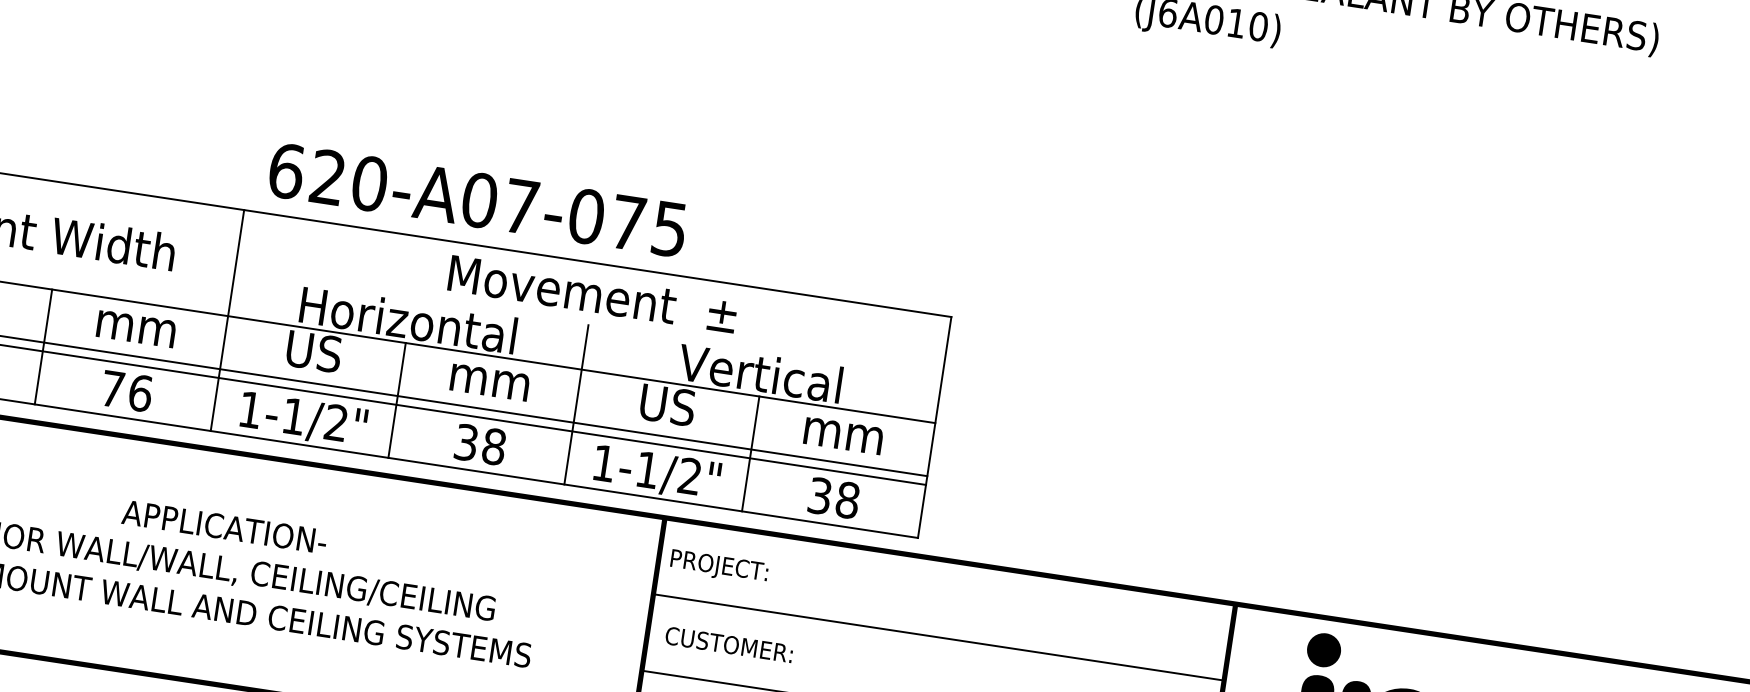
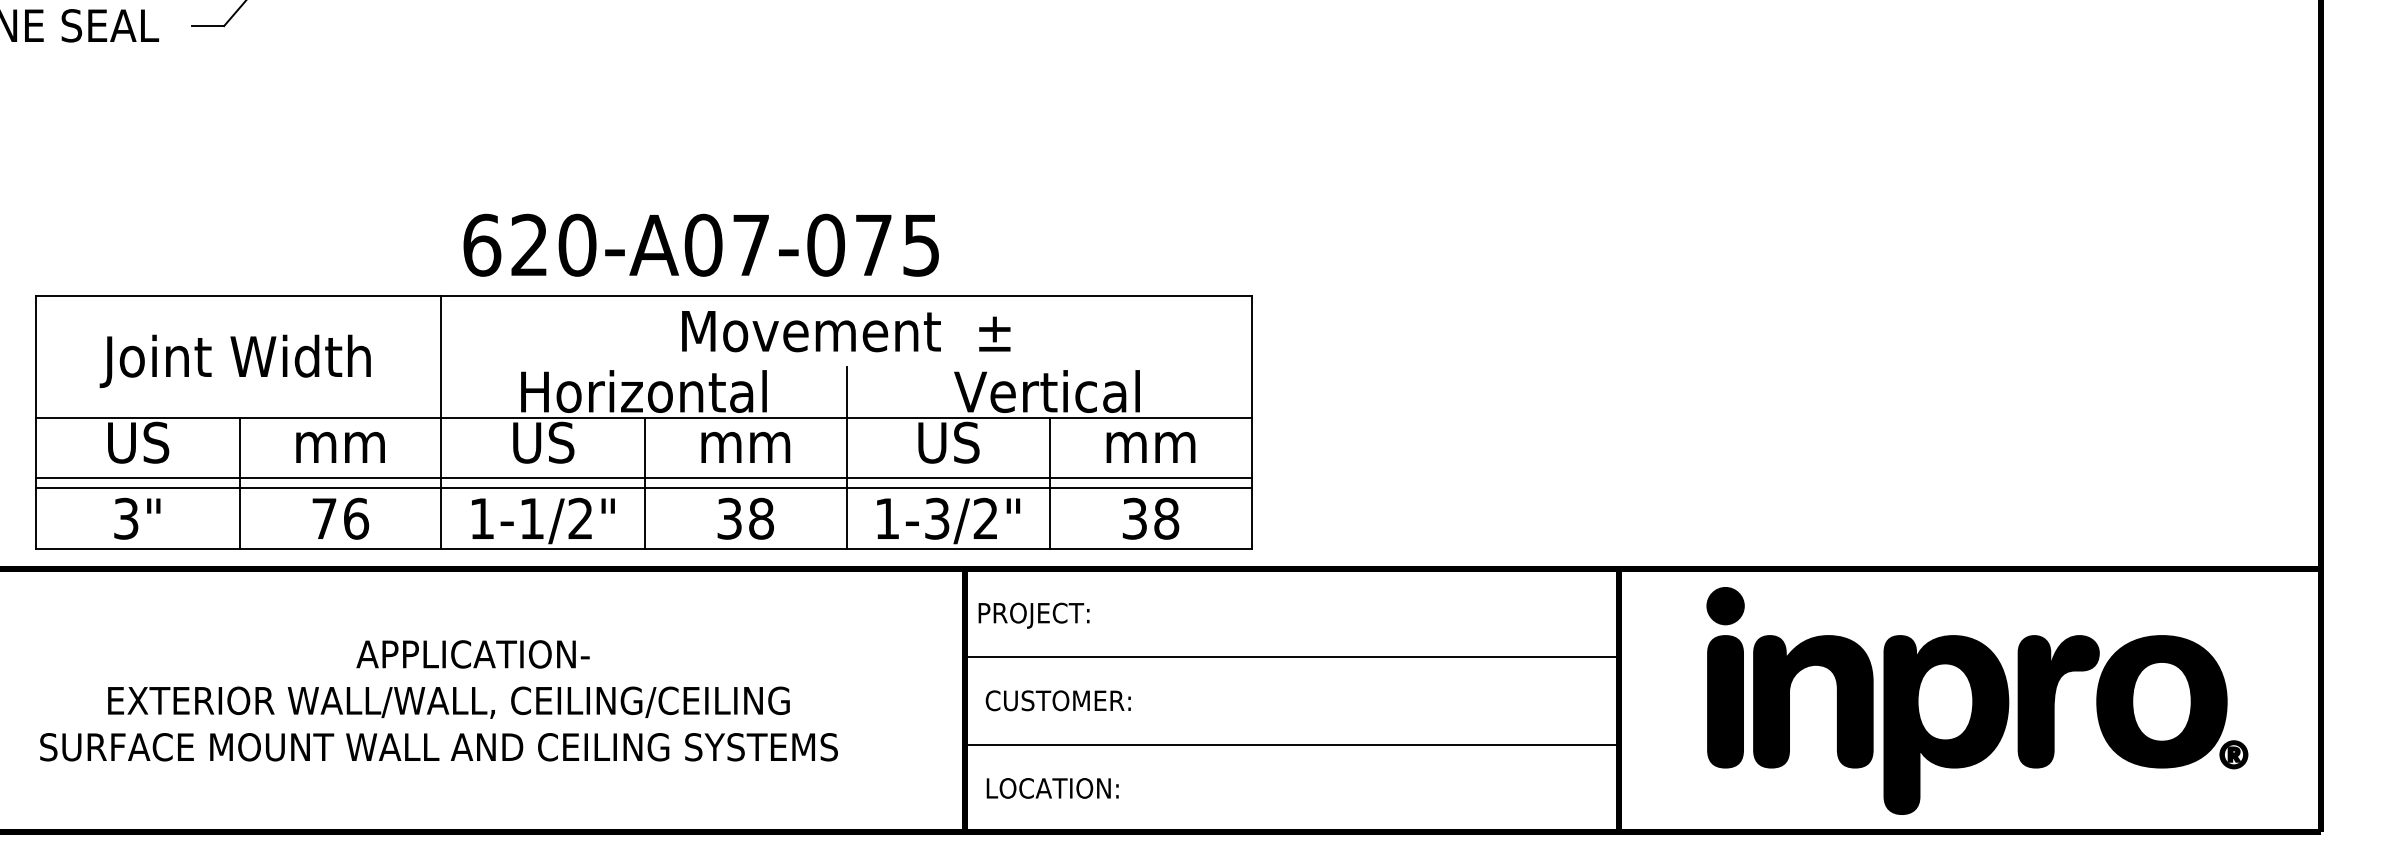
text: (647, 469) -> (937, 518), 1-1/2" -> 1-3/2"

